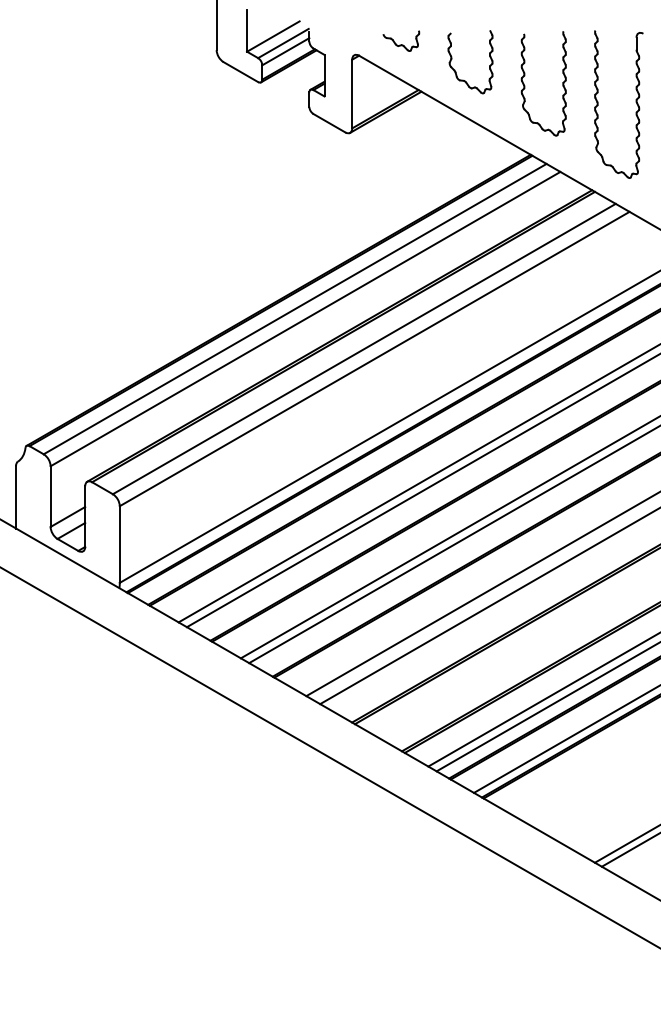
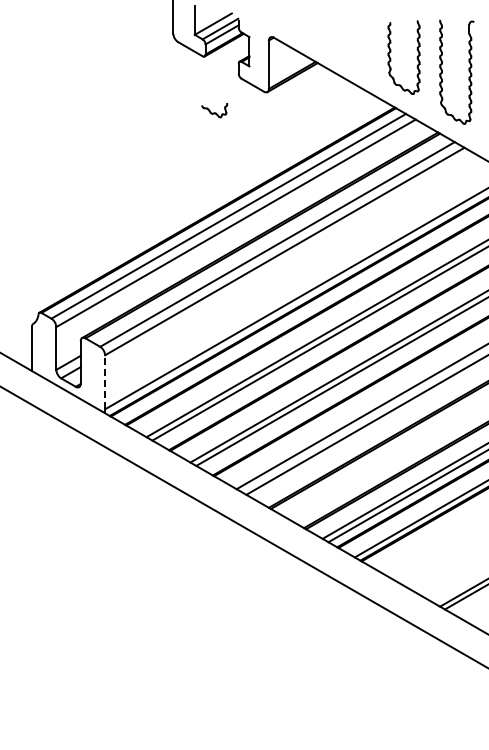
part: (401, 41) -> (214, 110), moved
part: (456, 71) -> (342, 48), removed
line: (120, 543) -> (105, 381), solid -> dashed

